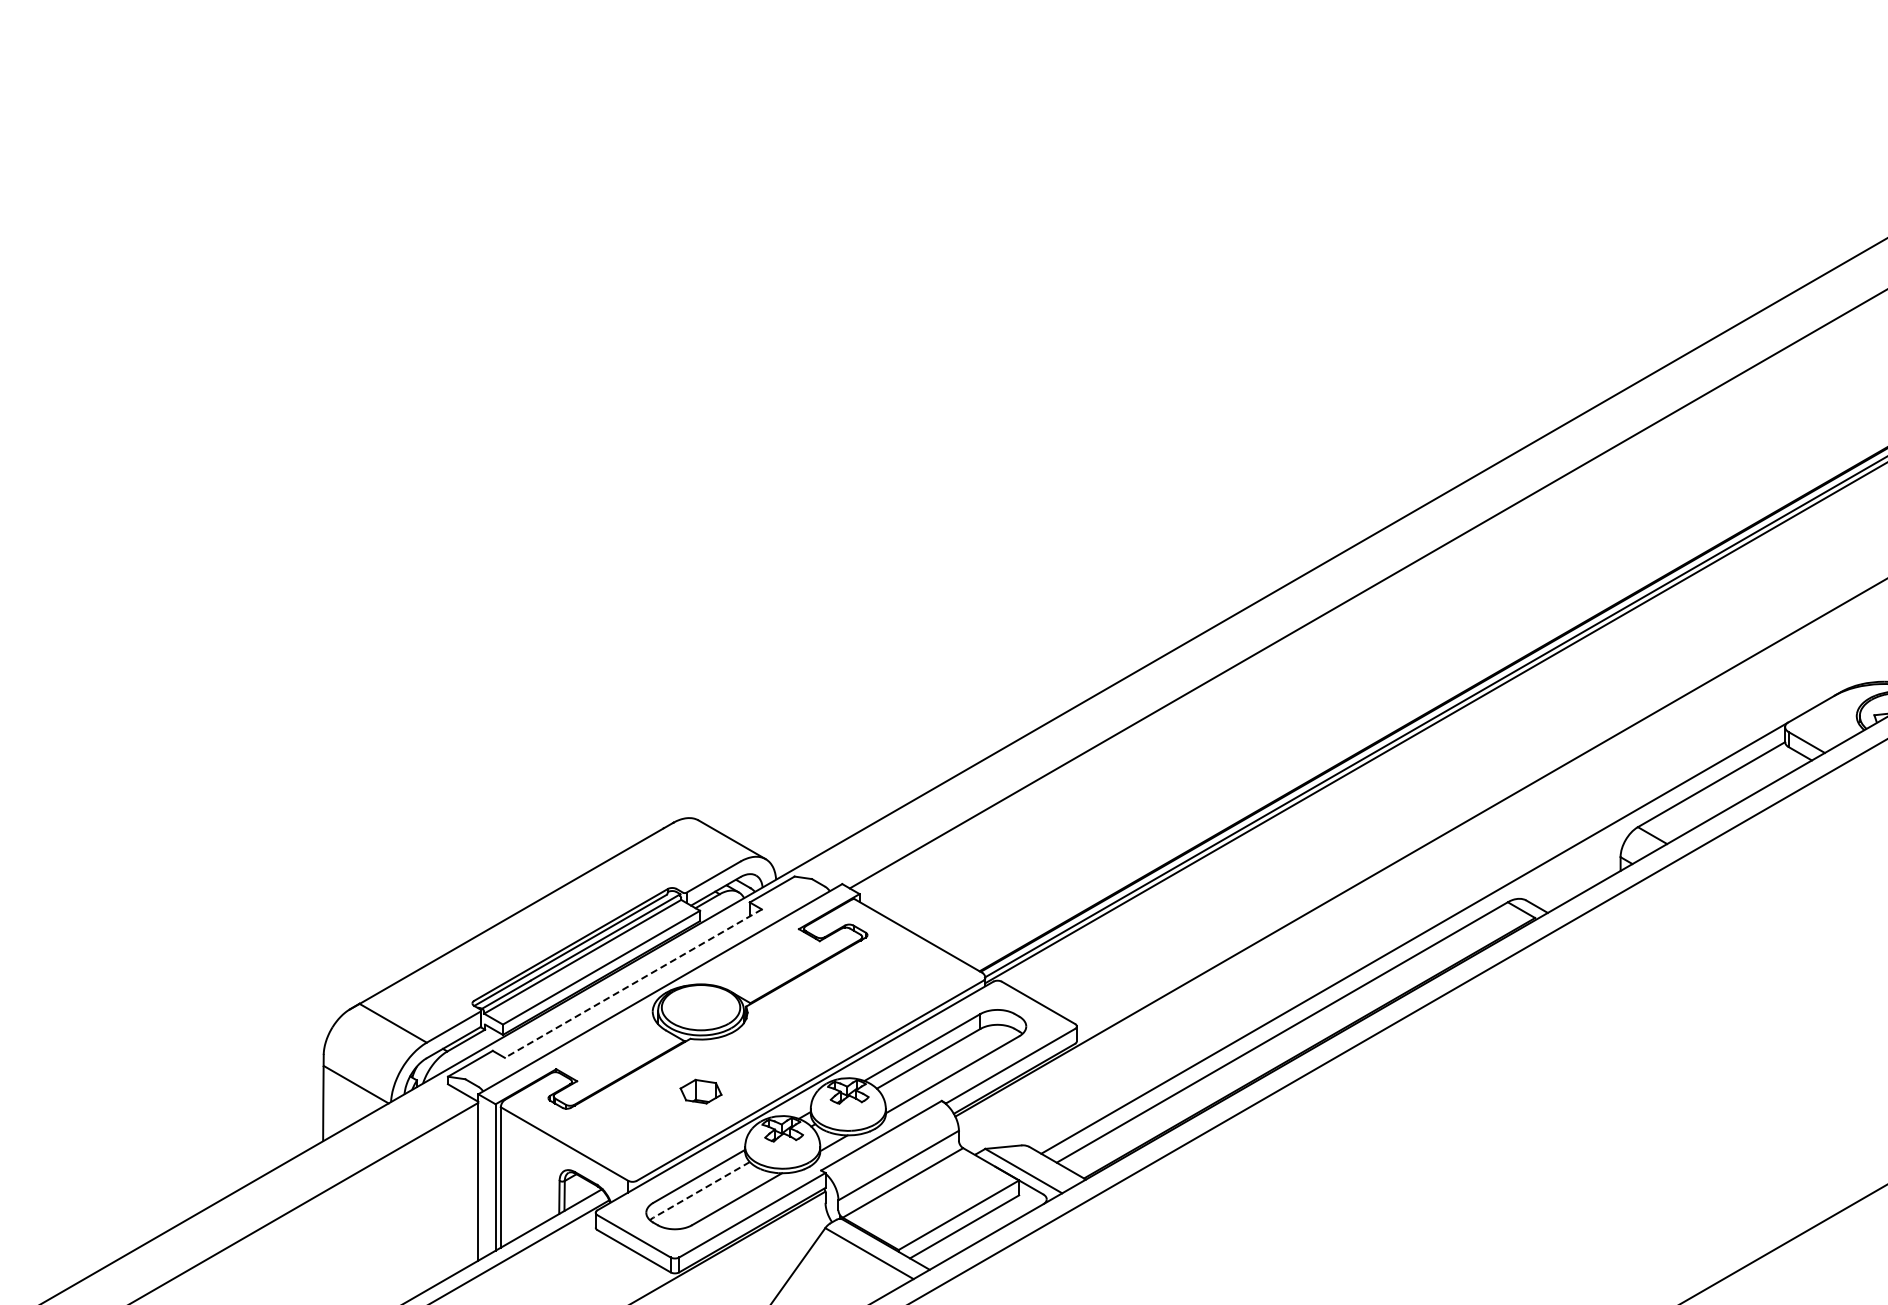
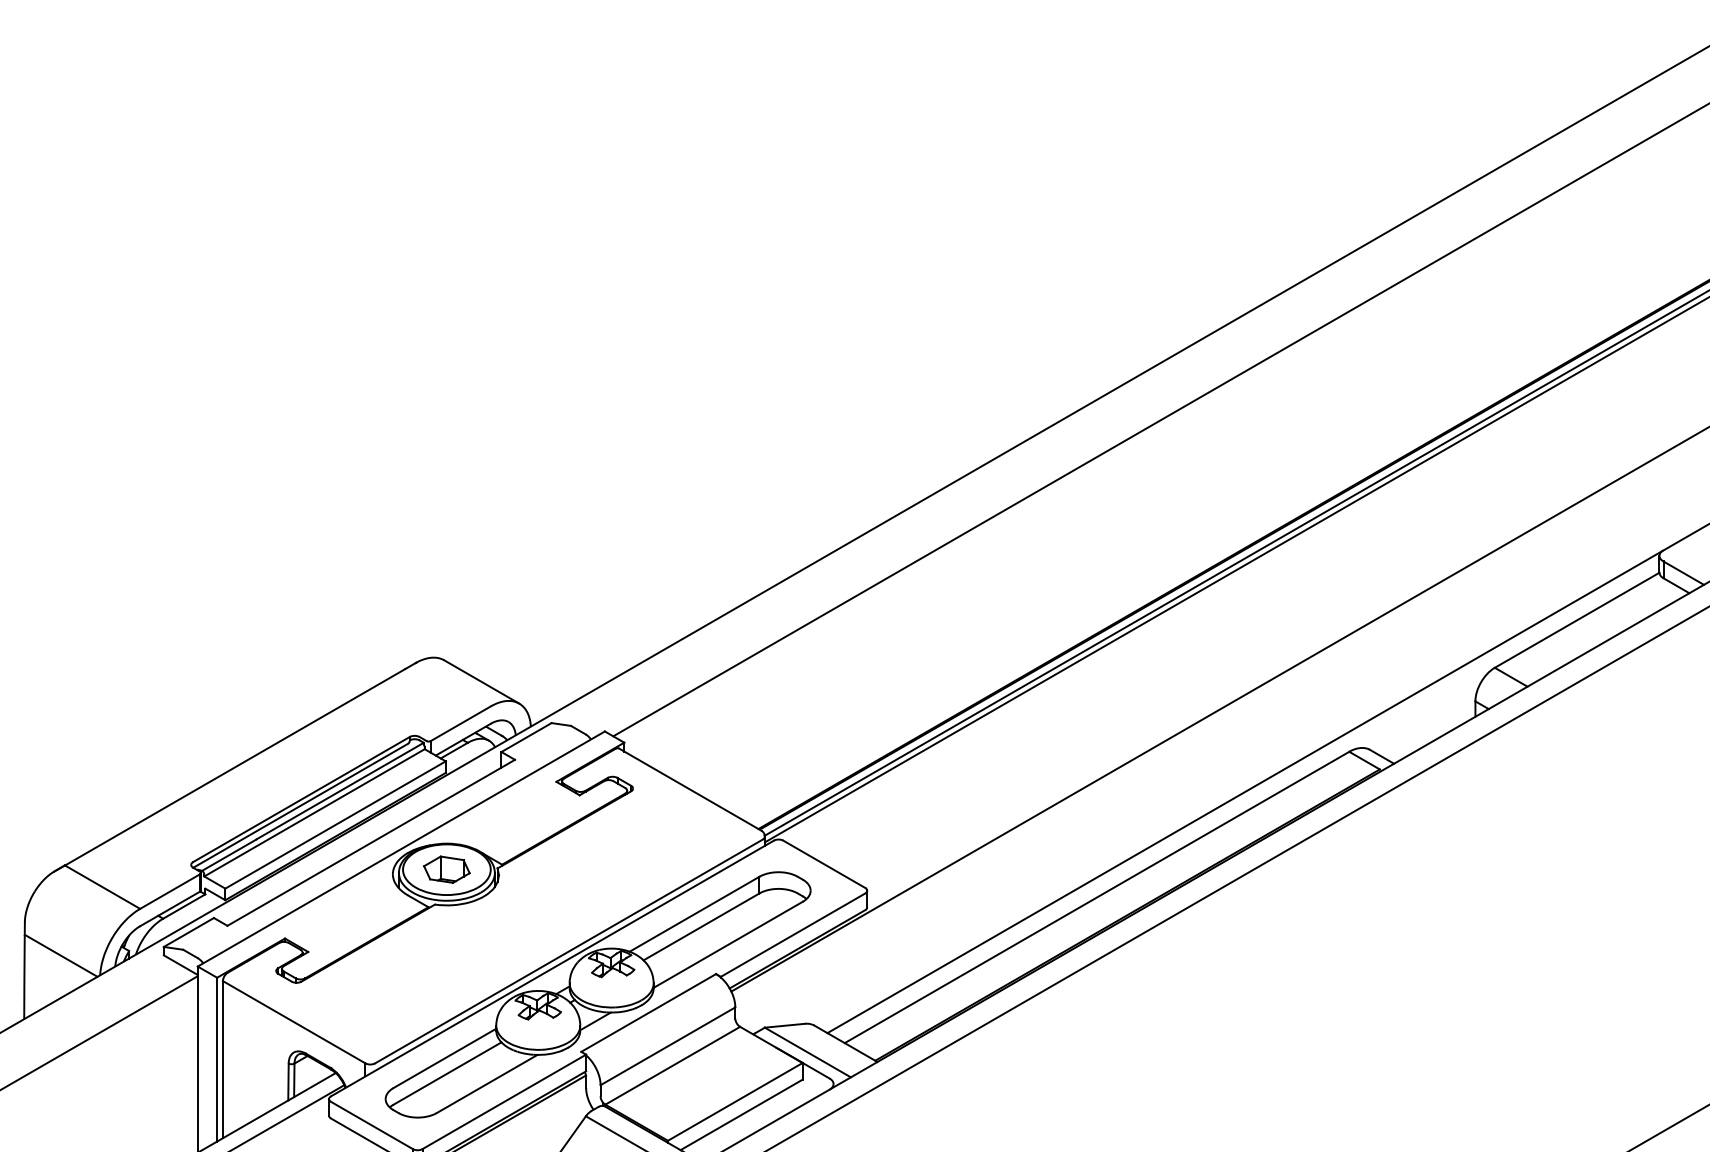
line: (632, 983) -> (370, 842), dashed -> solid
part: (700, 1091) -> (446, 869), moved
line: (701, 1189) -> (447, 1073), dashed -> solid

